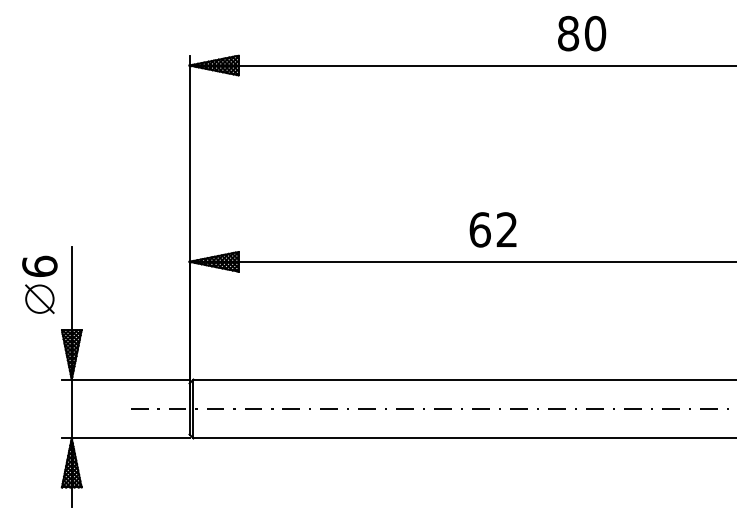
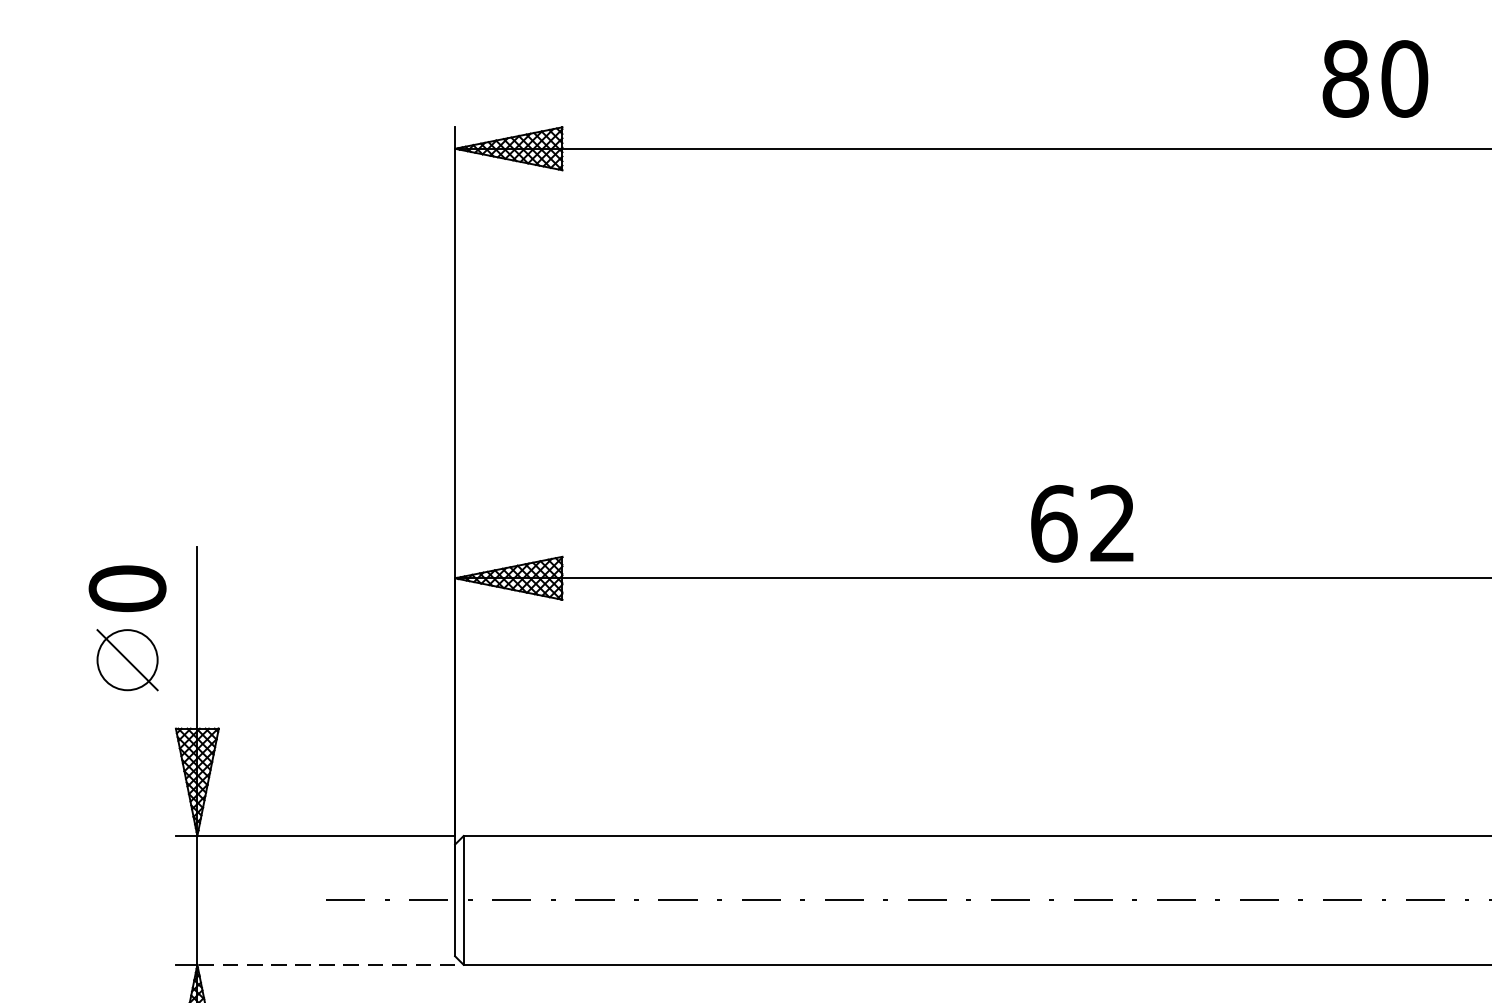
text: (582, 33) -> (1376, 78), moved
text: (492, 229) -> (1080, 522), moved
text: (39, 266) -> (126, 588), 6 -> 0
line: (130, 438) -> (325, 965), solid -> dashed

